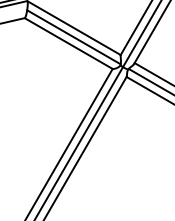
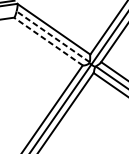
line: (73, 37) -> (52, 36), solid -> dashed
line: (68, 43) -> (48, 41), solid -> dashed

